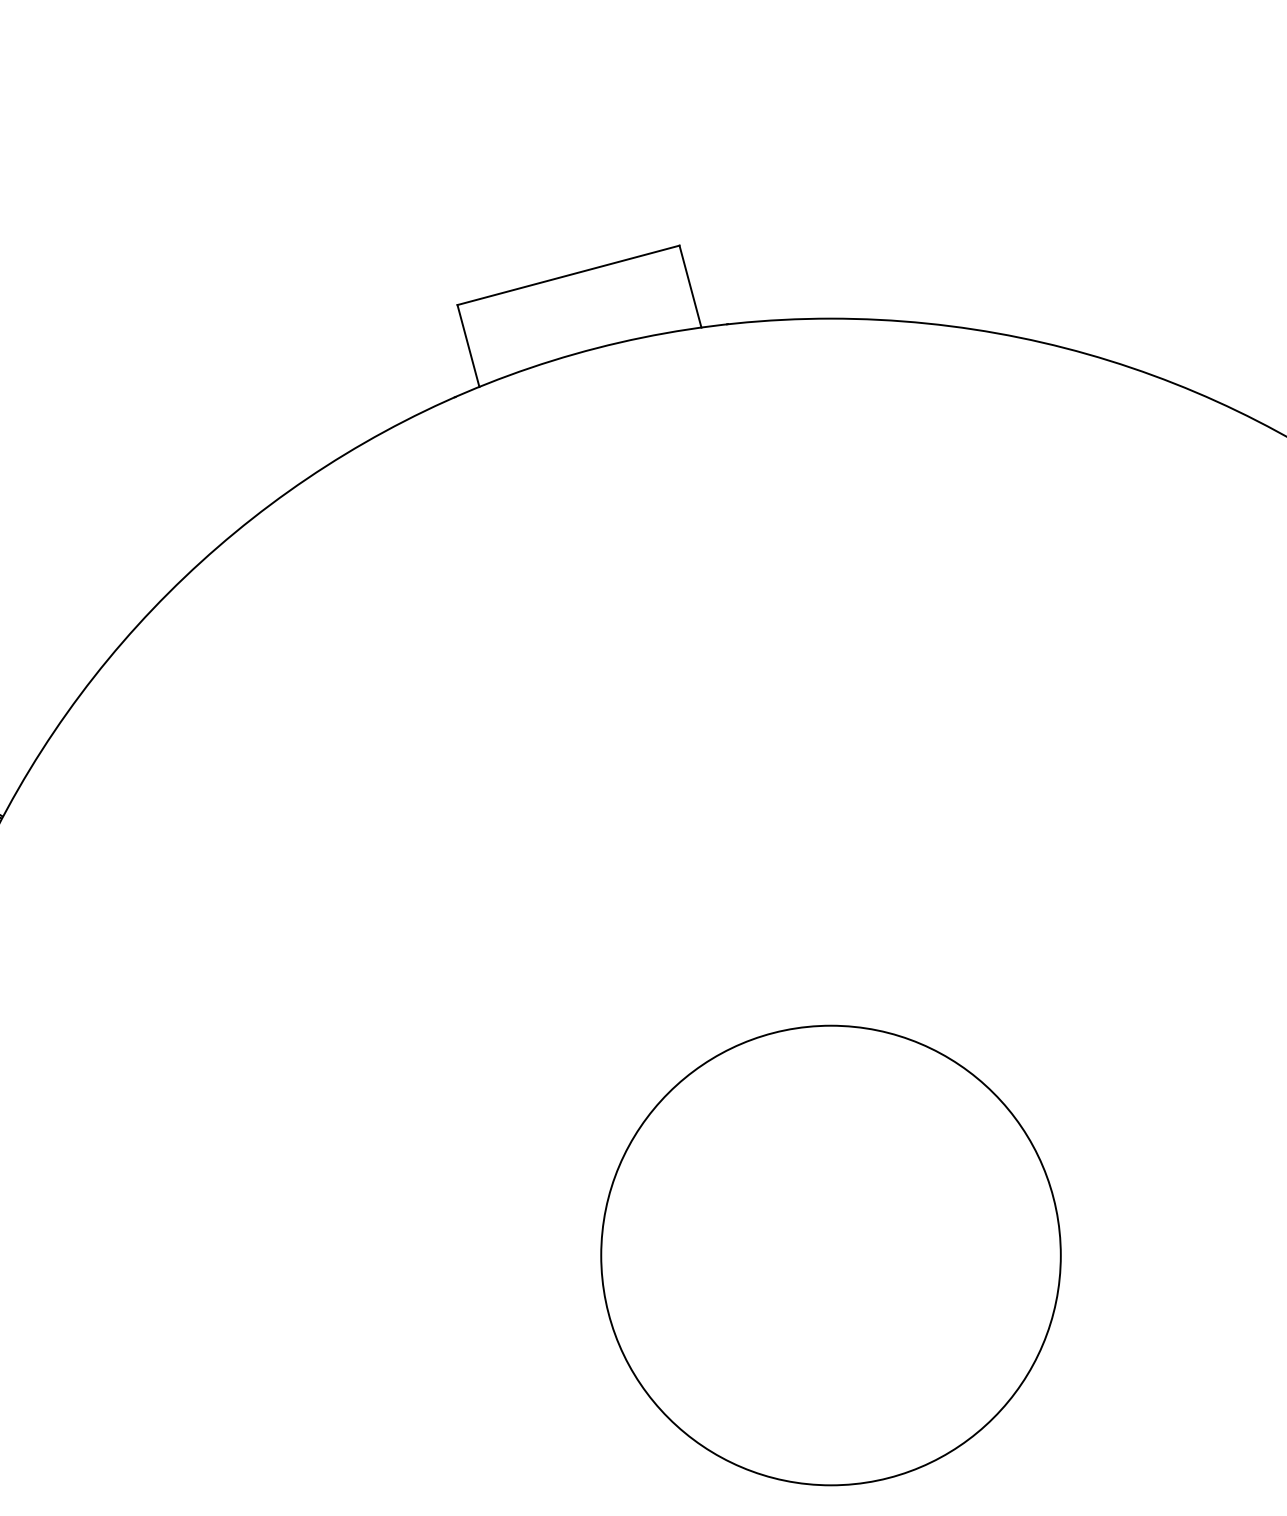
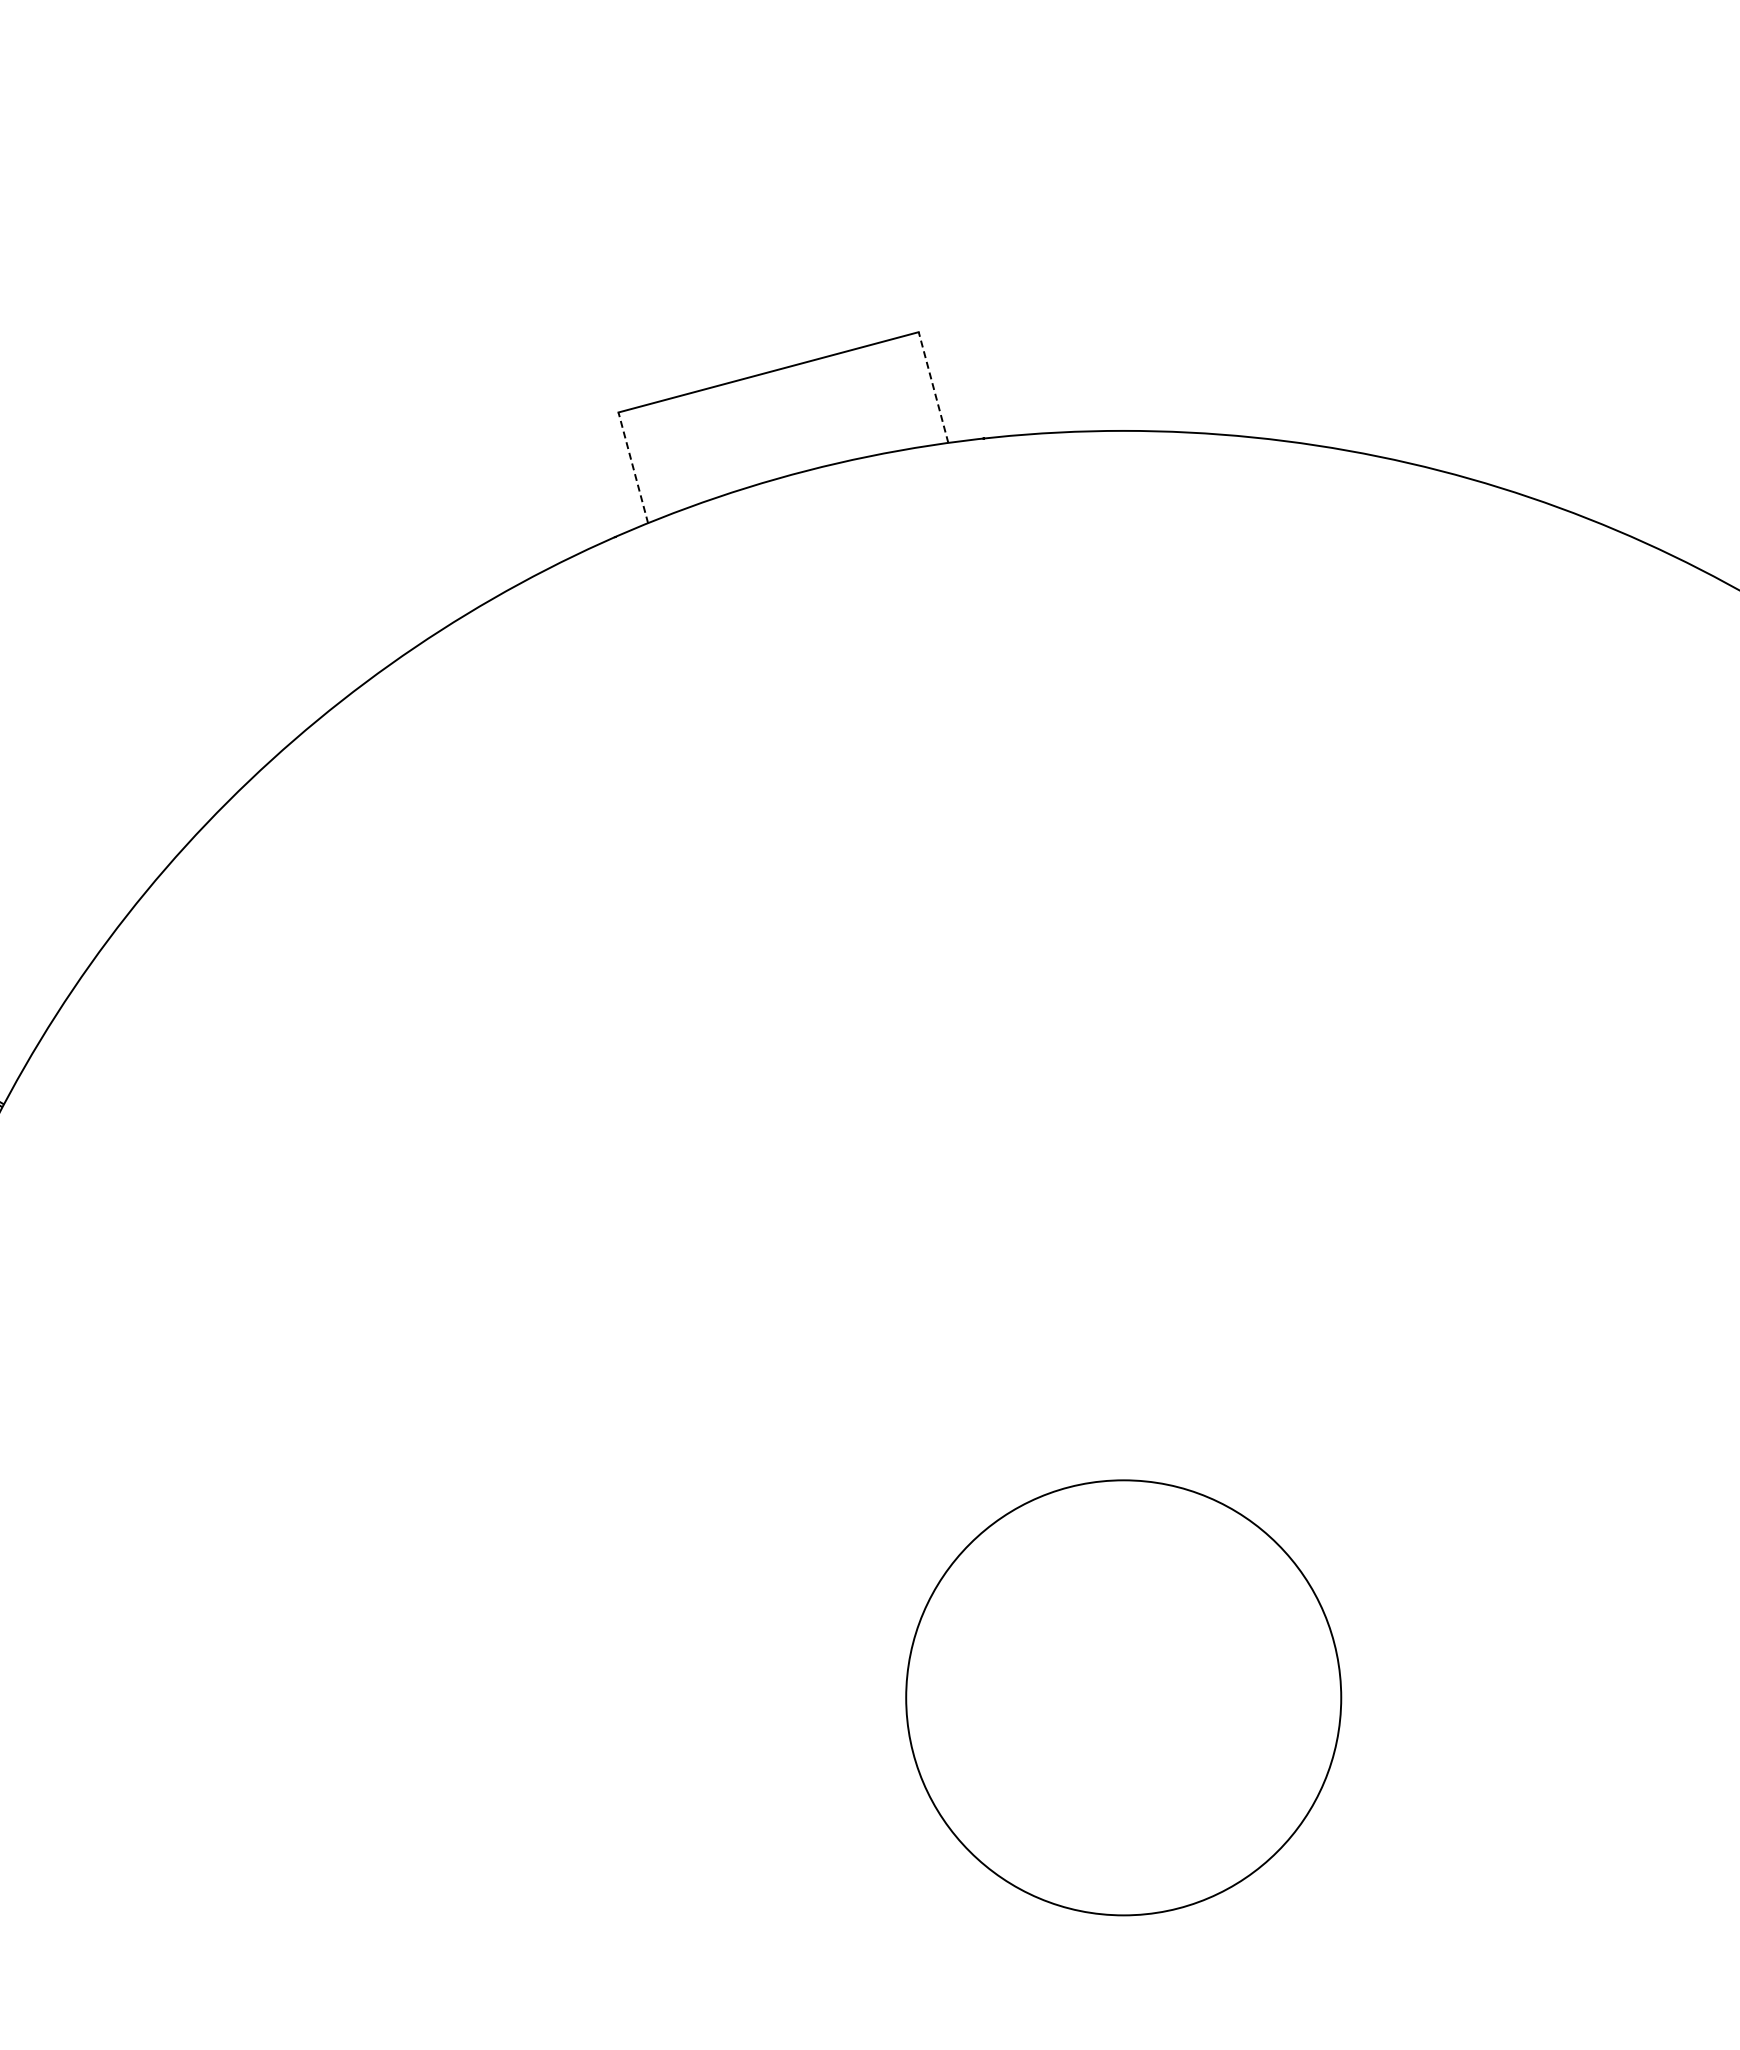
line: (690, 286) -> (933, 387), solid -> dashed
line: (468, 345) -> (633, 467), solid -> dashed
circle: (830, 1255) -> (1123, 1697), size x0.7

